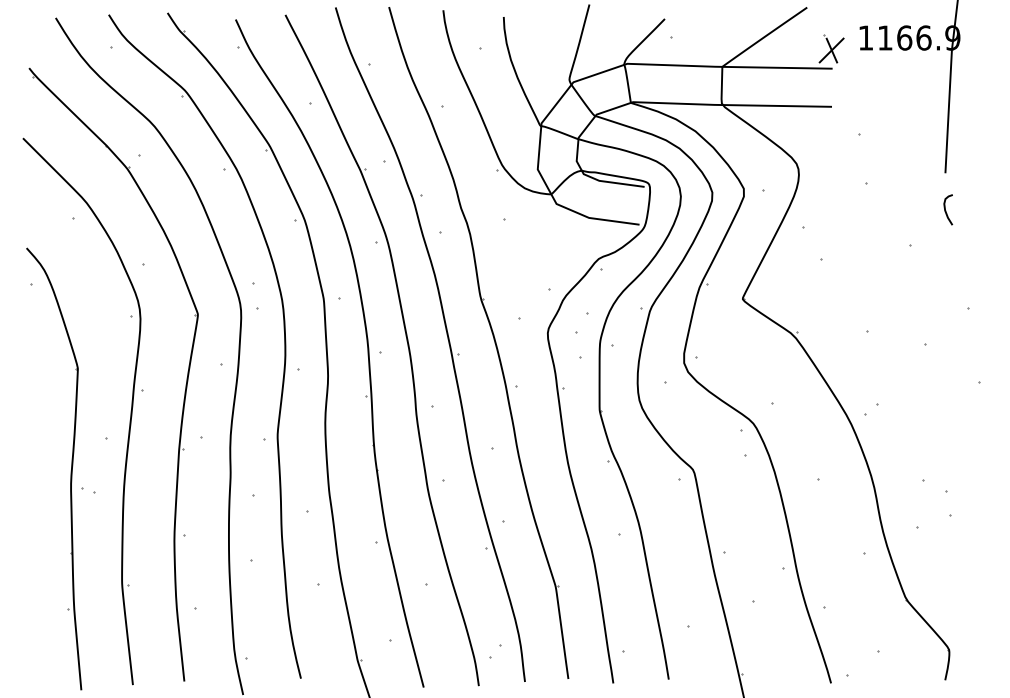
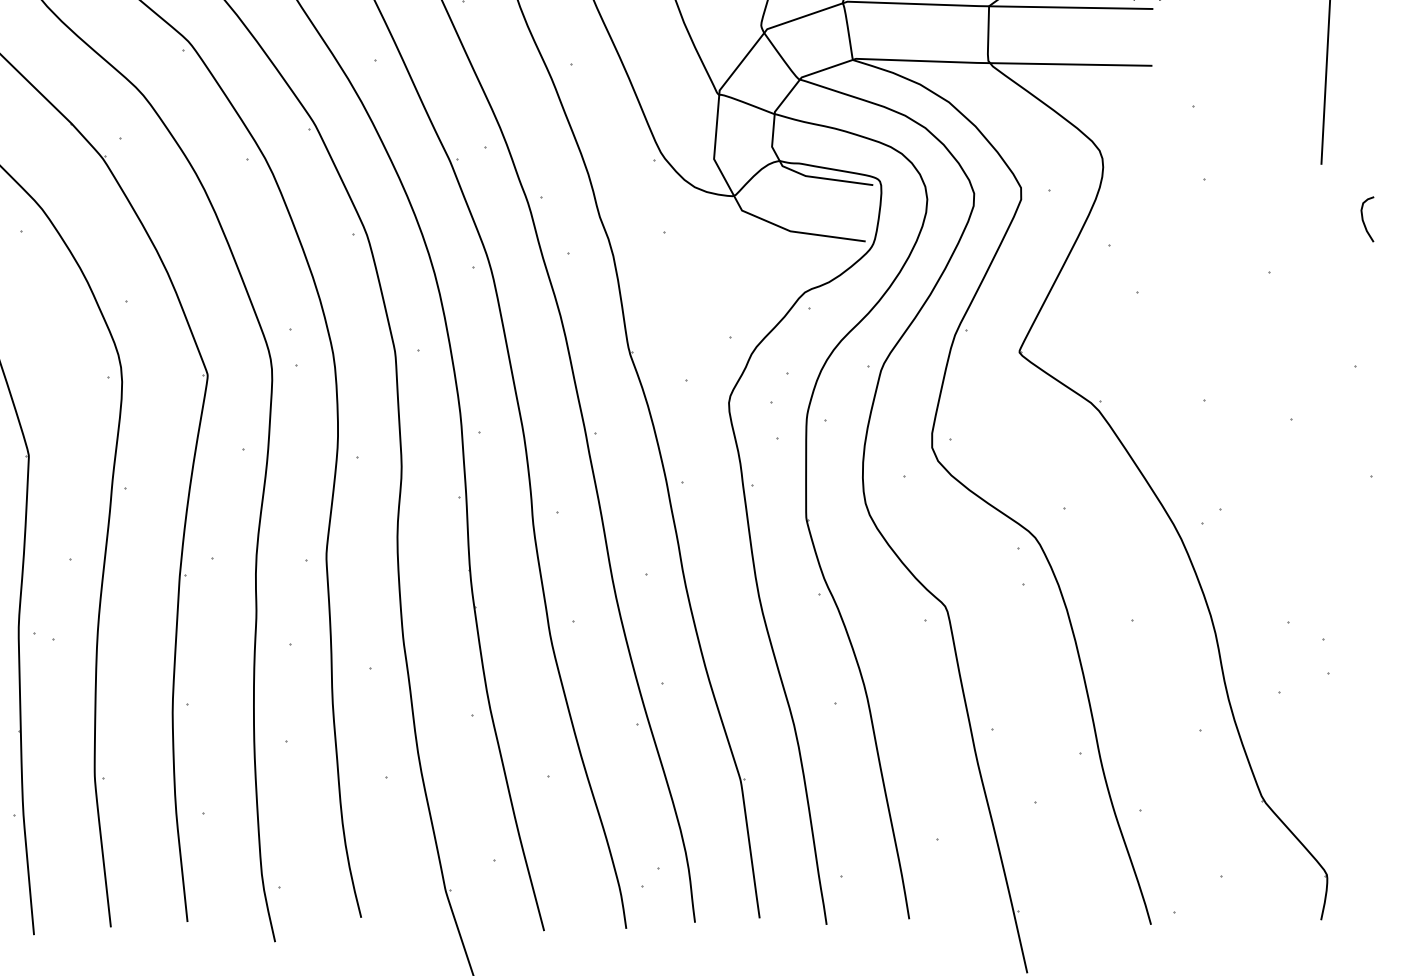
curve: (946, 210) -> (1364, 220), moved

